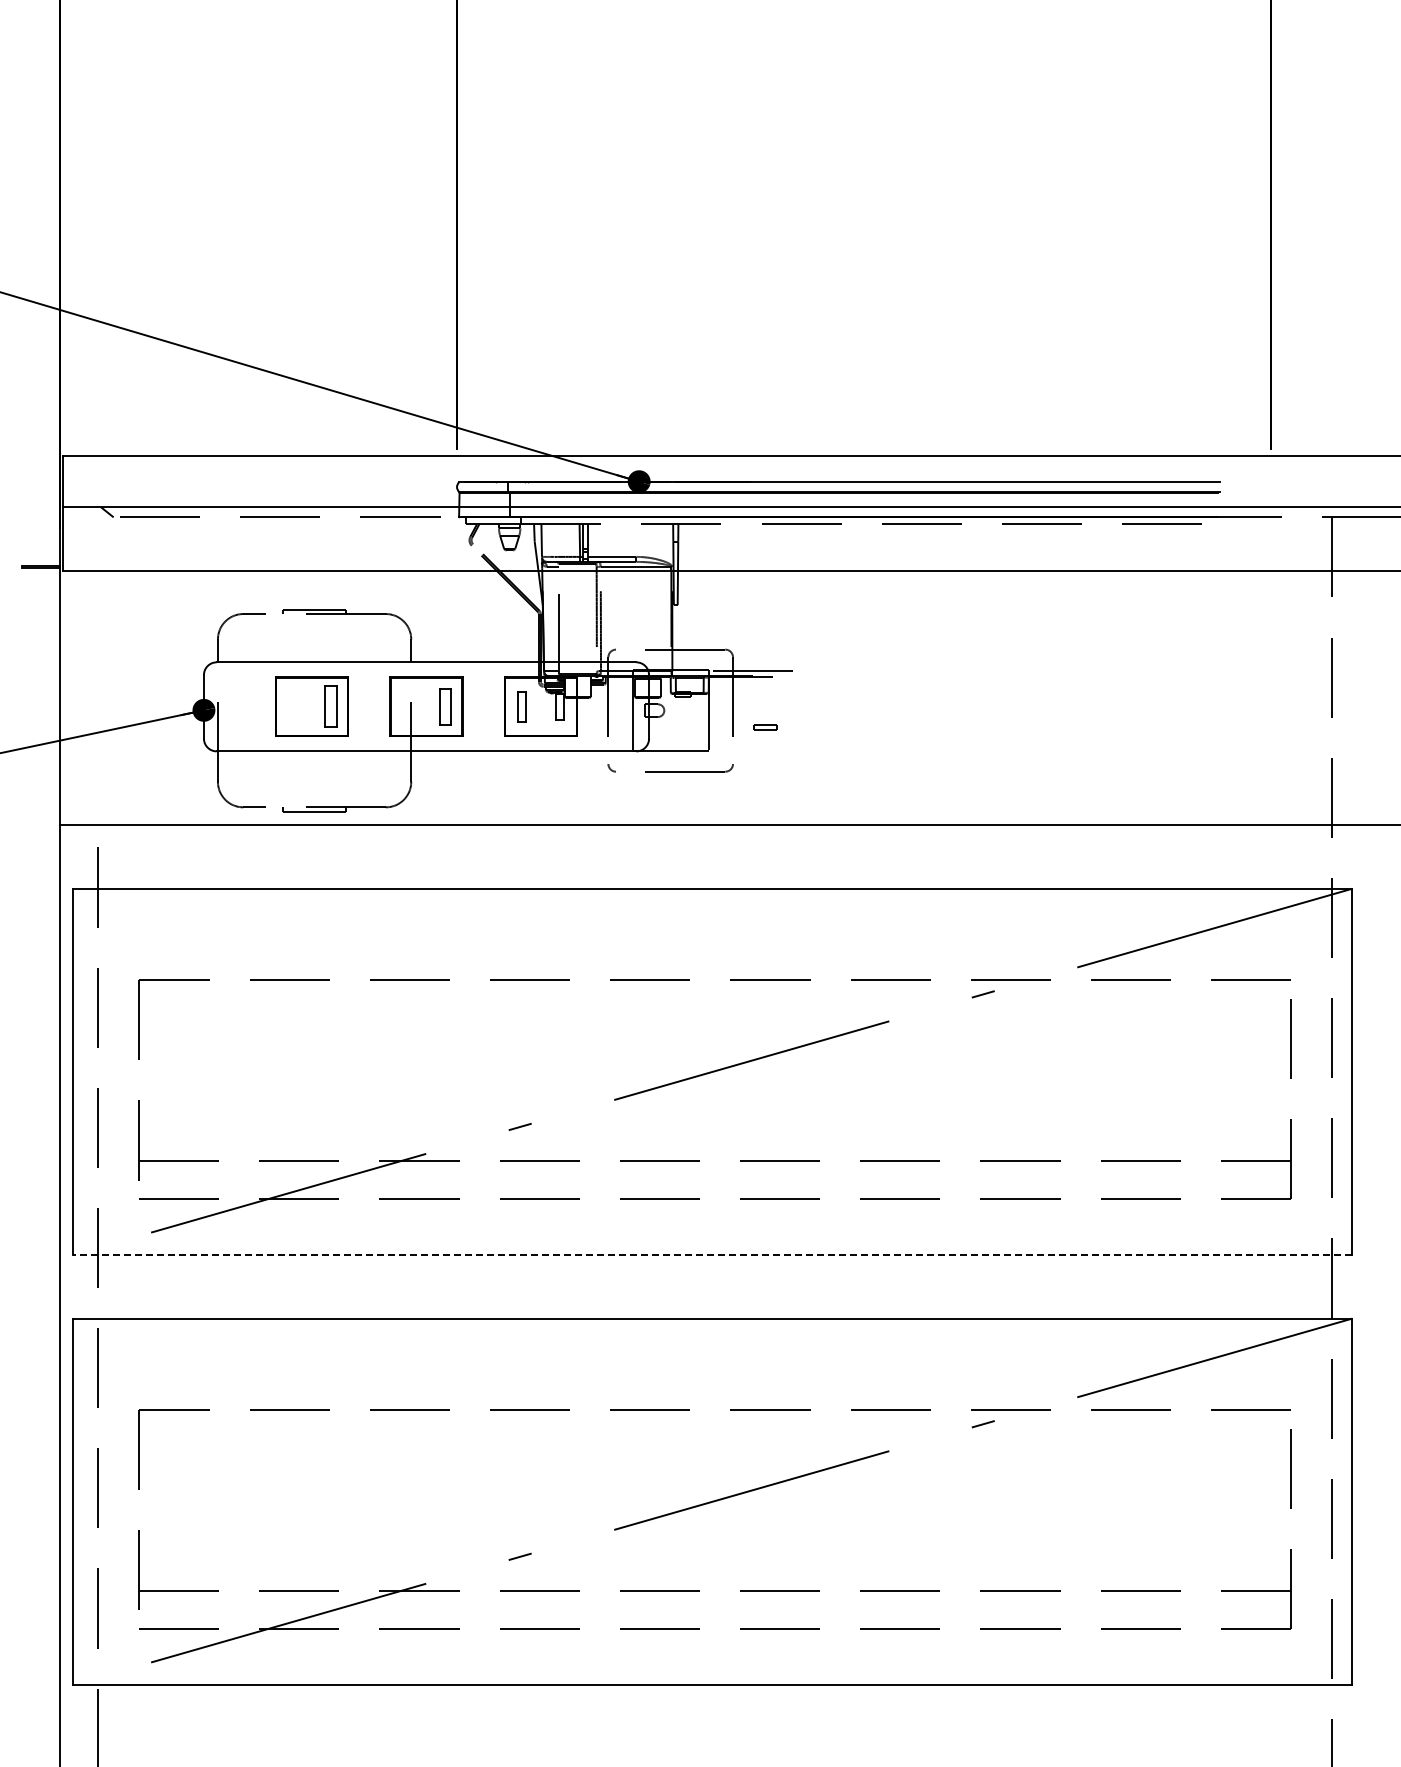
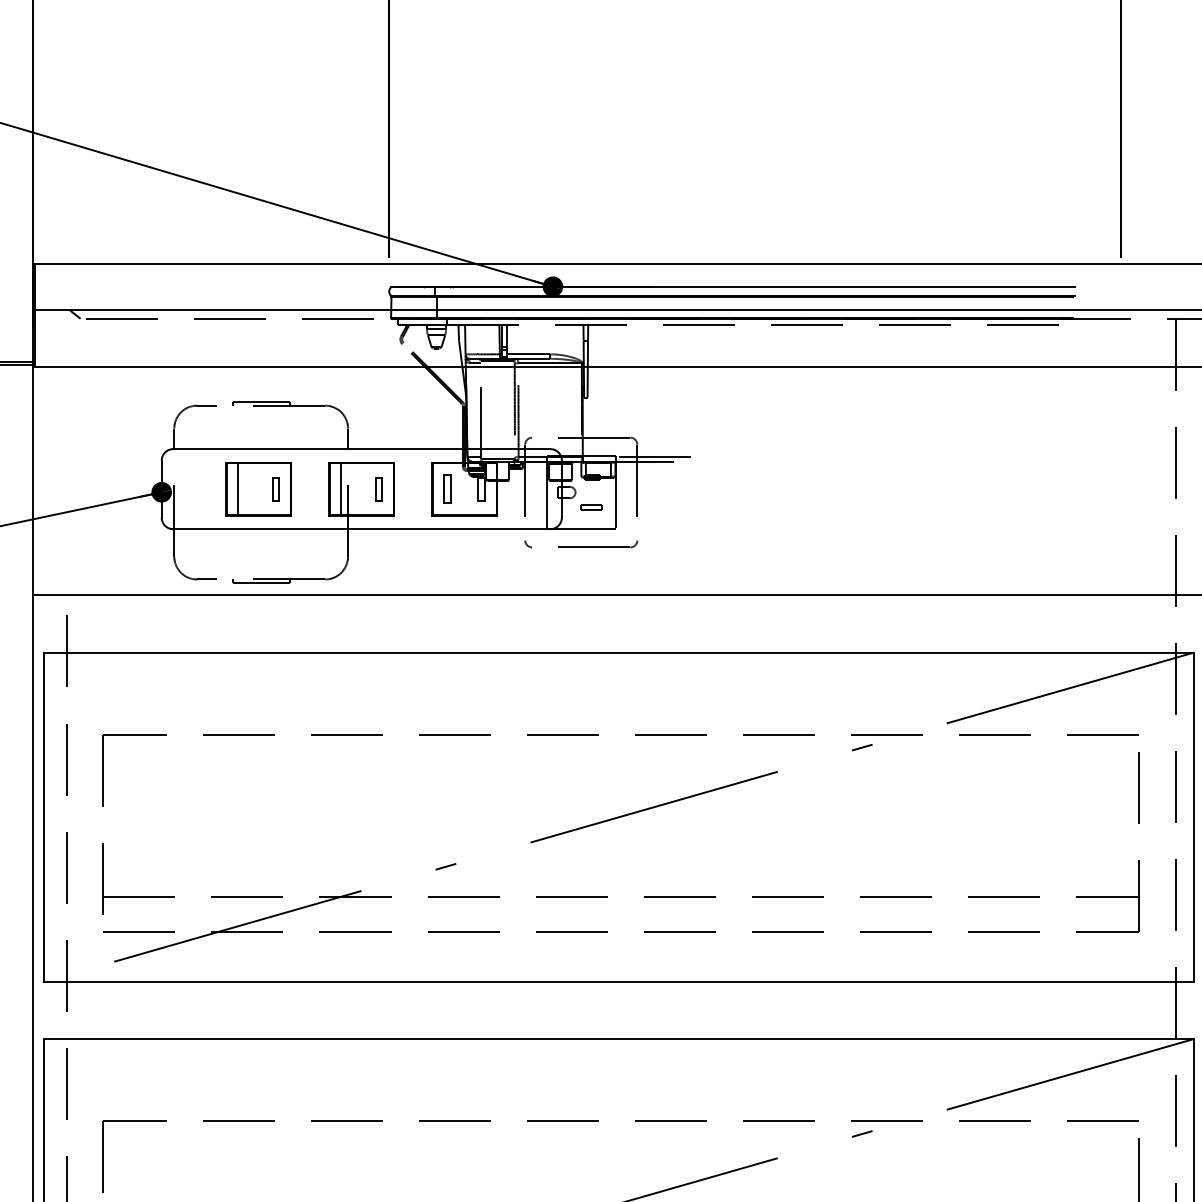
line: (289, 706) -> (238, 488), added
part: (330, 706) -> (275, 488), size x0.62
line: (403, 706) -> (341, 488), added
part: (445, 706) -> (378, 488), size x0.71
part: (765, 727) -> (591, 507), moved
line: (712, 1255) -> (618, 982), dashed -> solid

